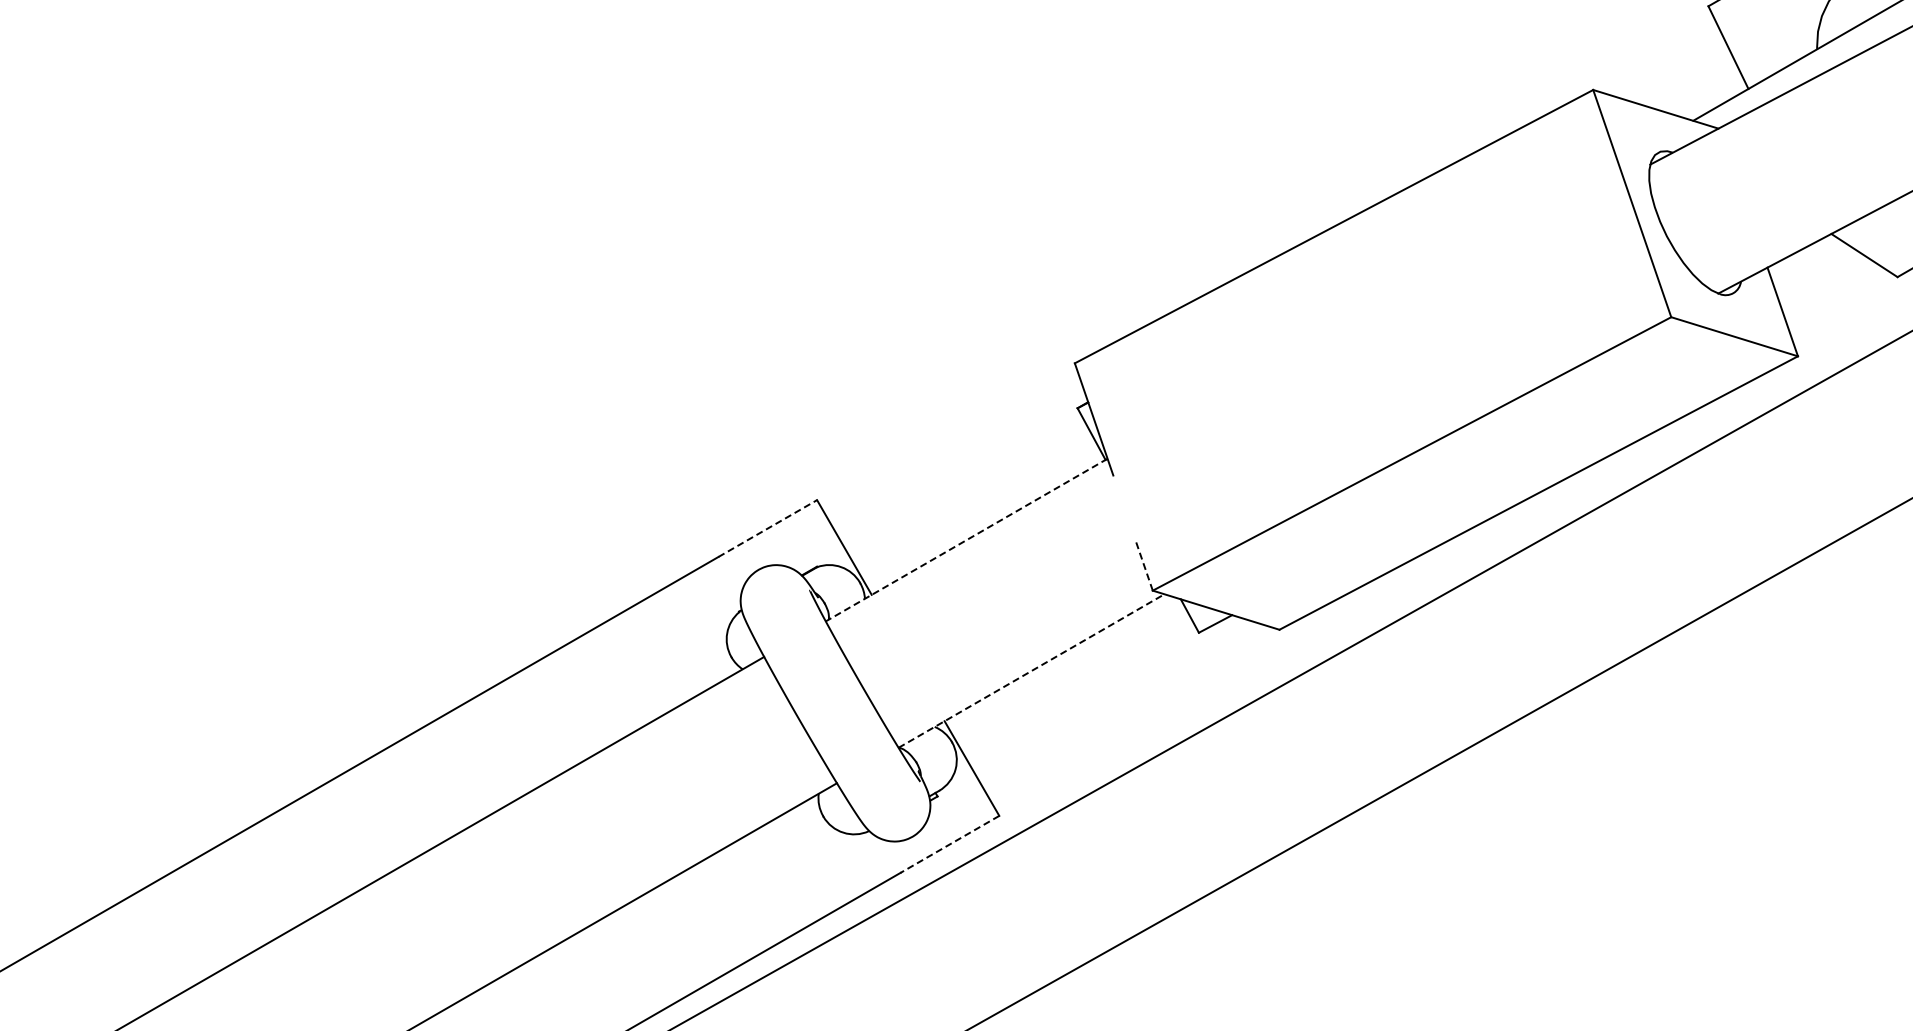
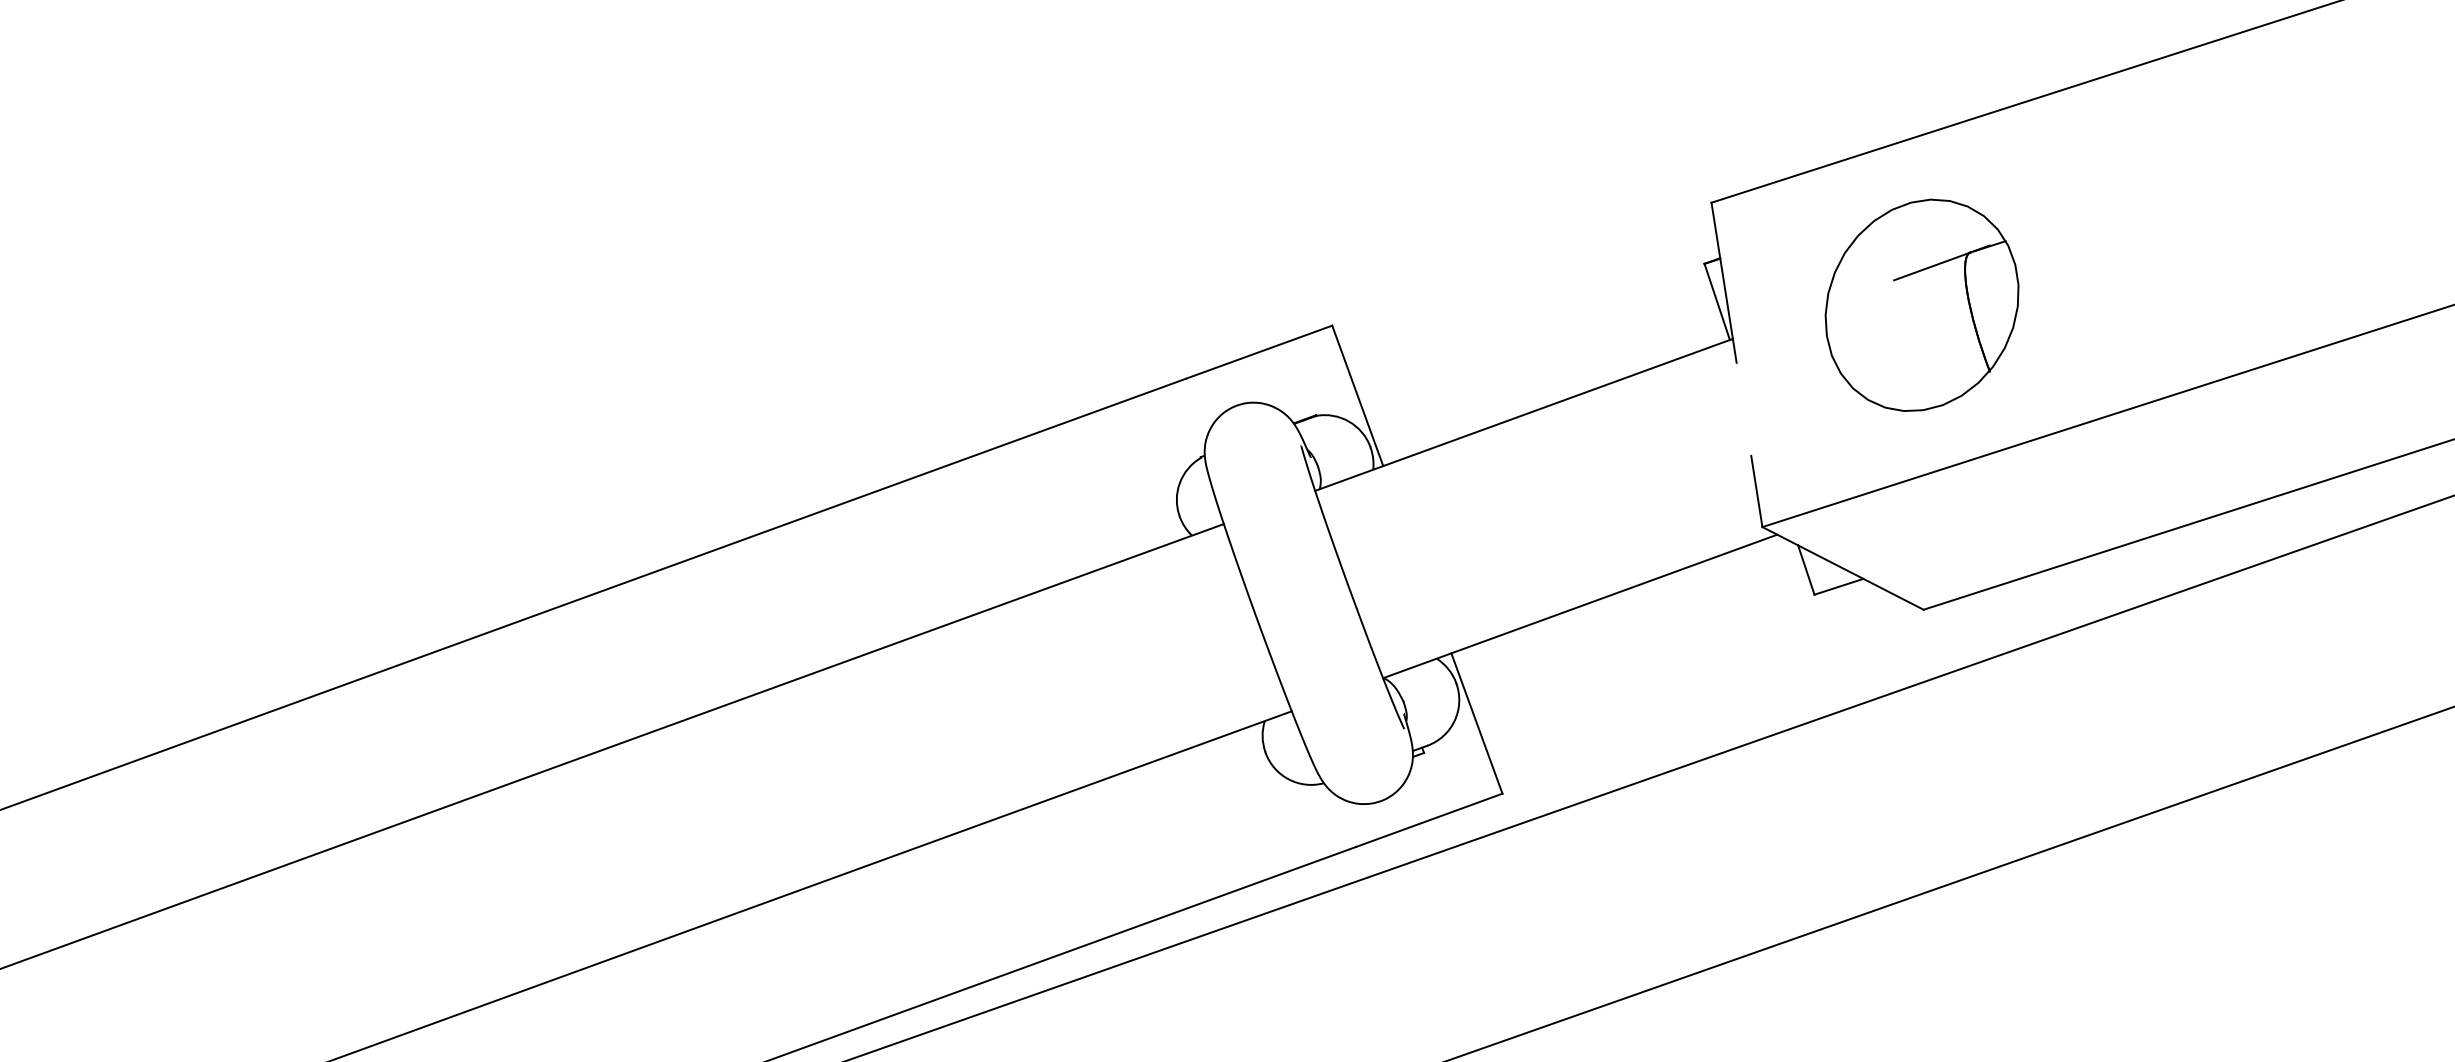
part: (1239, 409) -> (1922, 303), added
line: (767, 528) -> (1258, 352), dashed -> solid
line: (966, 540) -> (1523, 415), dashed -> solid
line: (1144, 565) -> (1757, 491), dashed -> solid
line: (1031, 671) -> (1580, 607), dashed -> solid
line: (949, 844) -> (1428, 820), dashed -> solid

